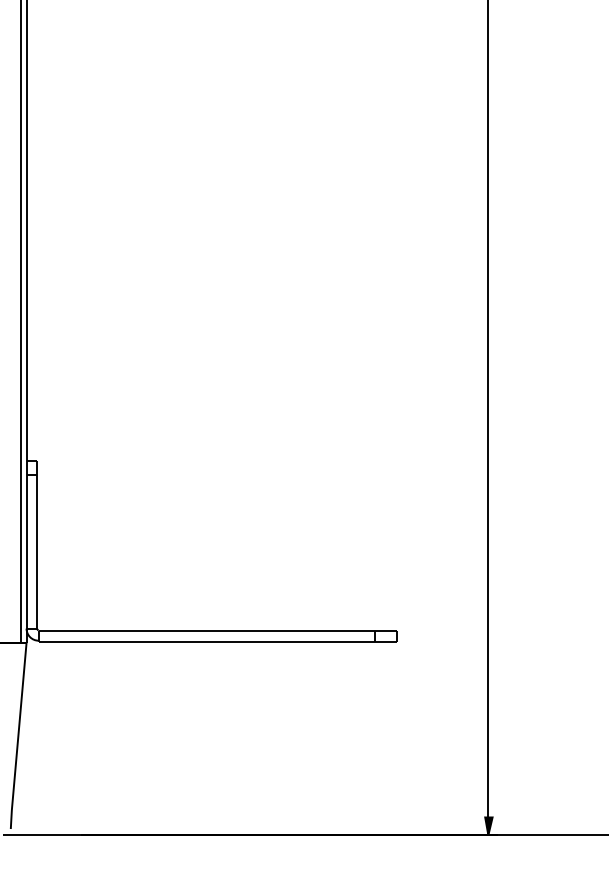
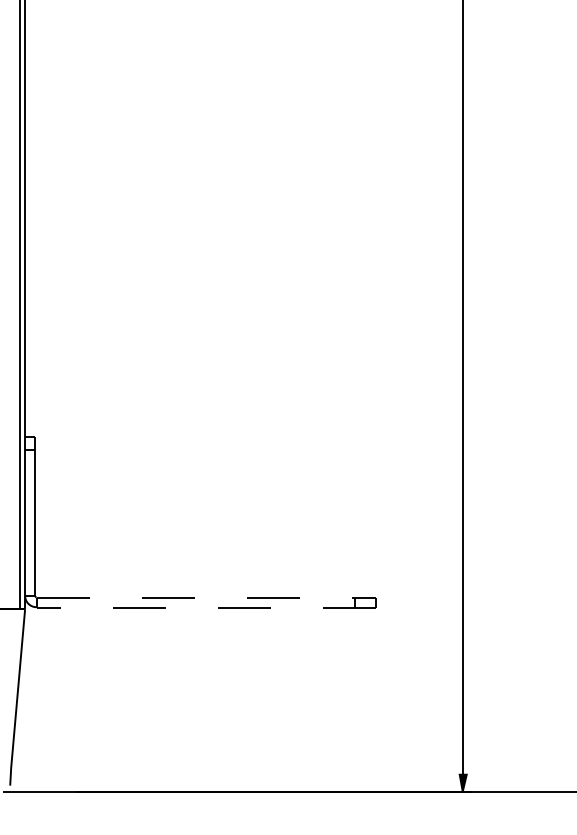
line: (218, 631) -> (207, 598), solid -> dashed
line: (218, 641) -> (207, 607), solid -> dashed

